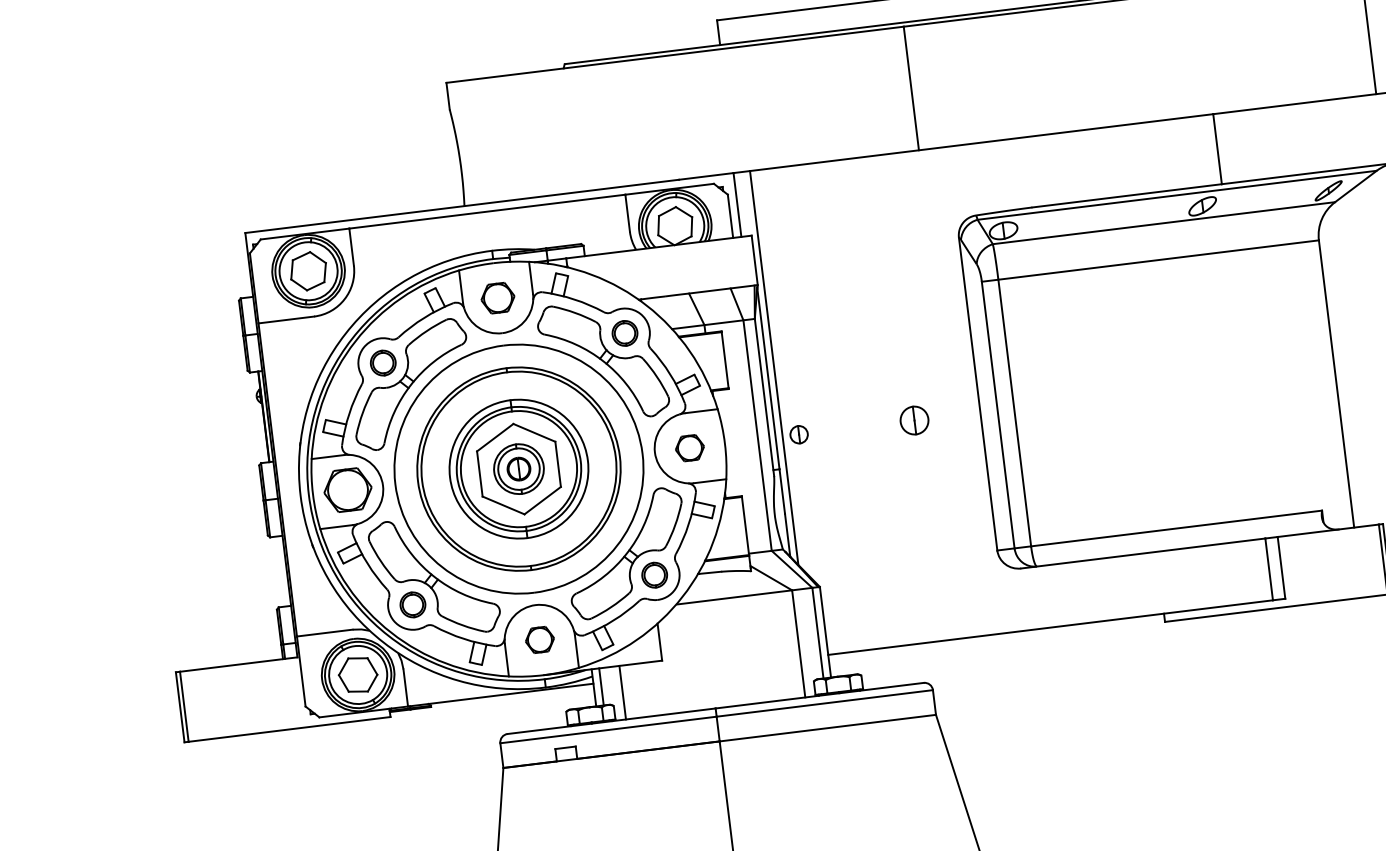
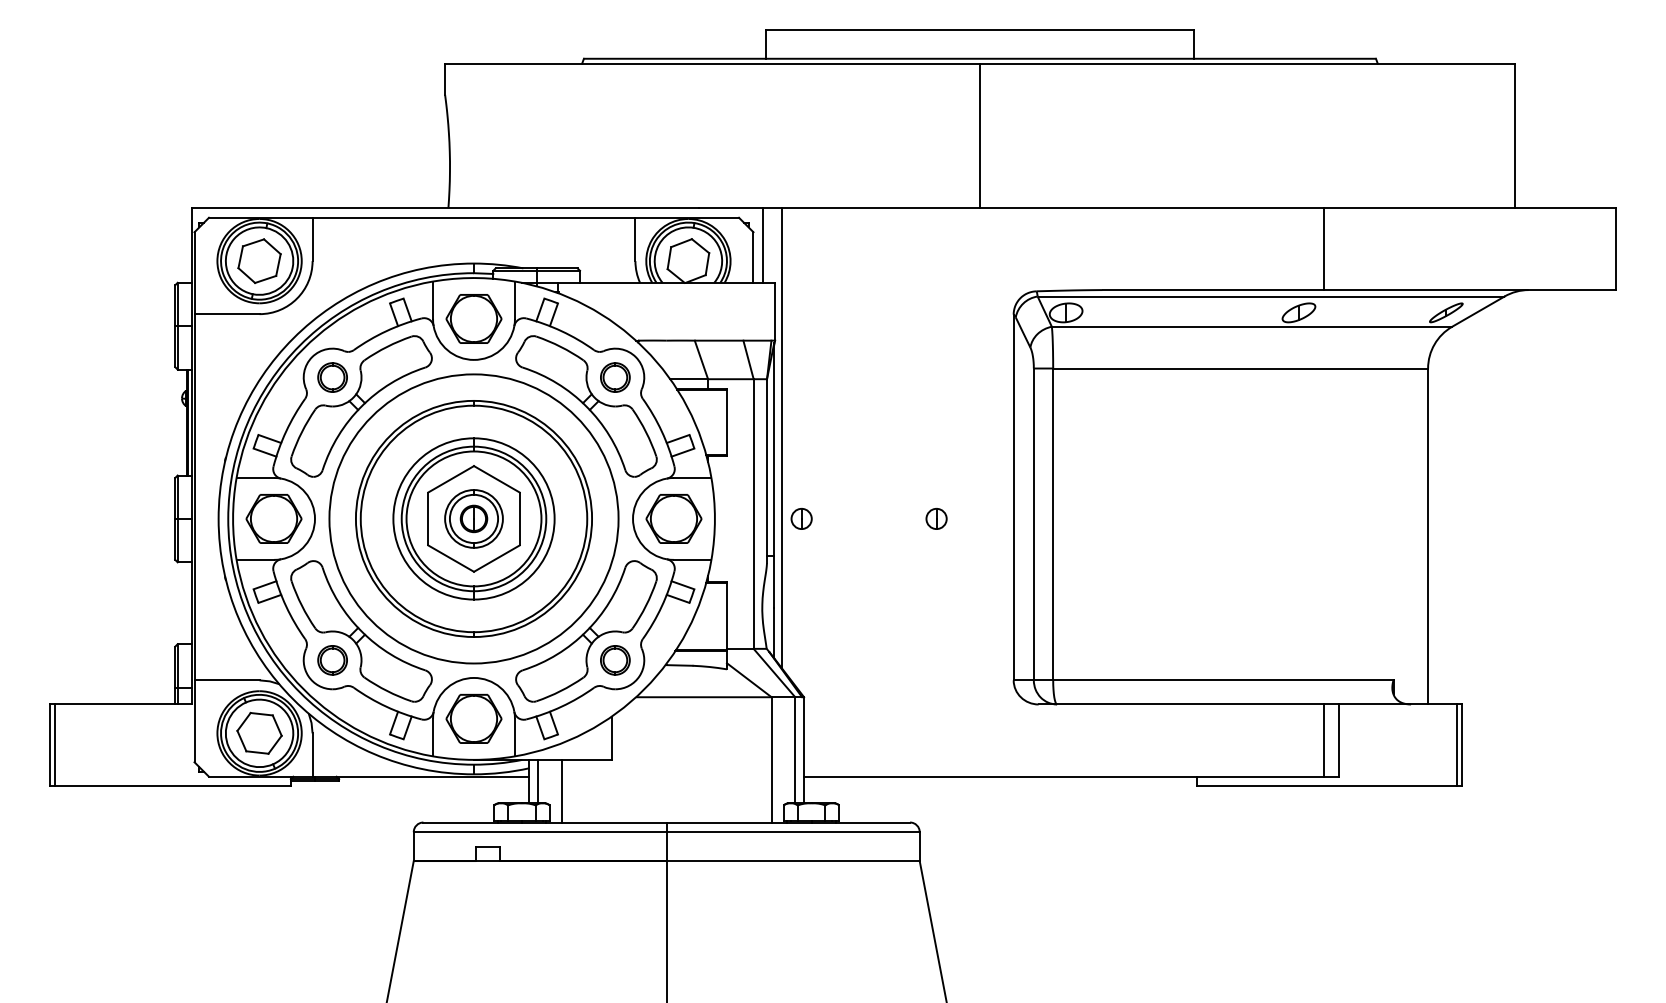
part: (497, 297) -> (473, 318), size x1.43
part: (914, 420) -> (936, 518), size x0.62
part: (689, 447) -> (673, 518), size x1.67
part: (539, 639) -> (473, 718), size x1.67

